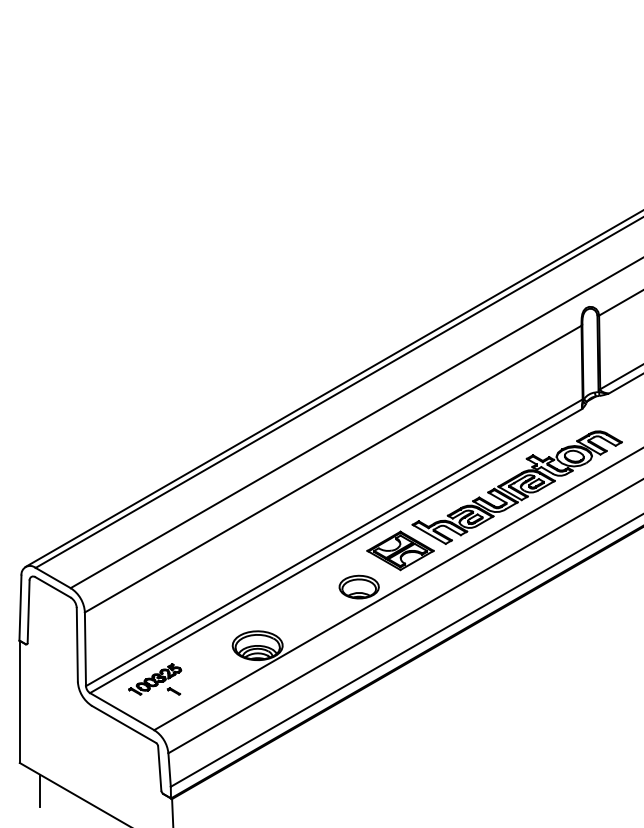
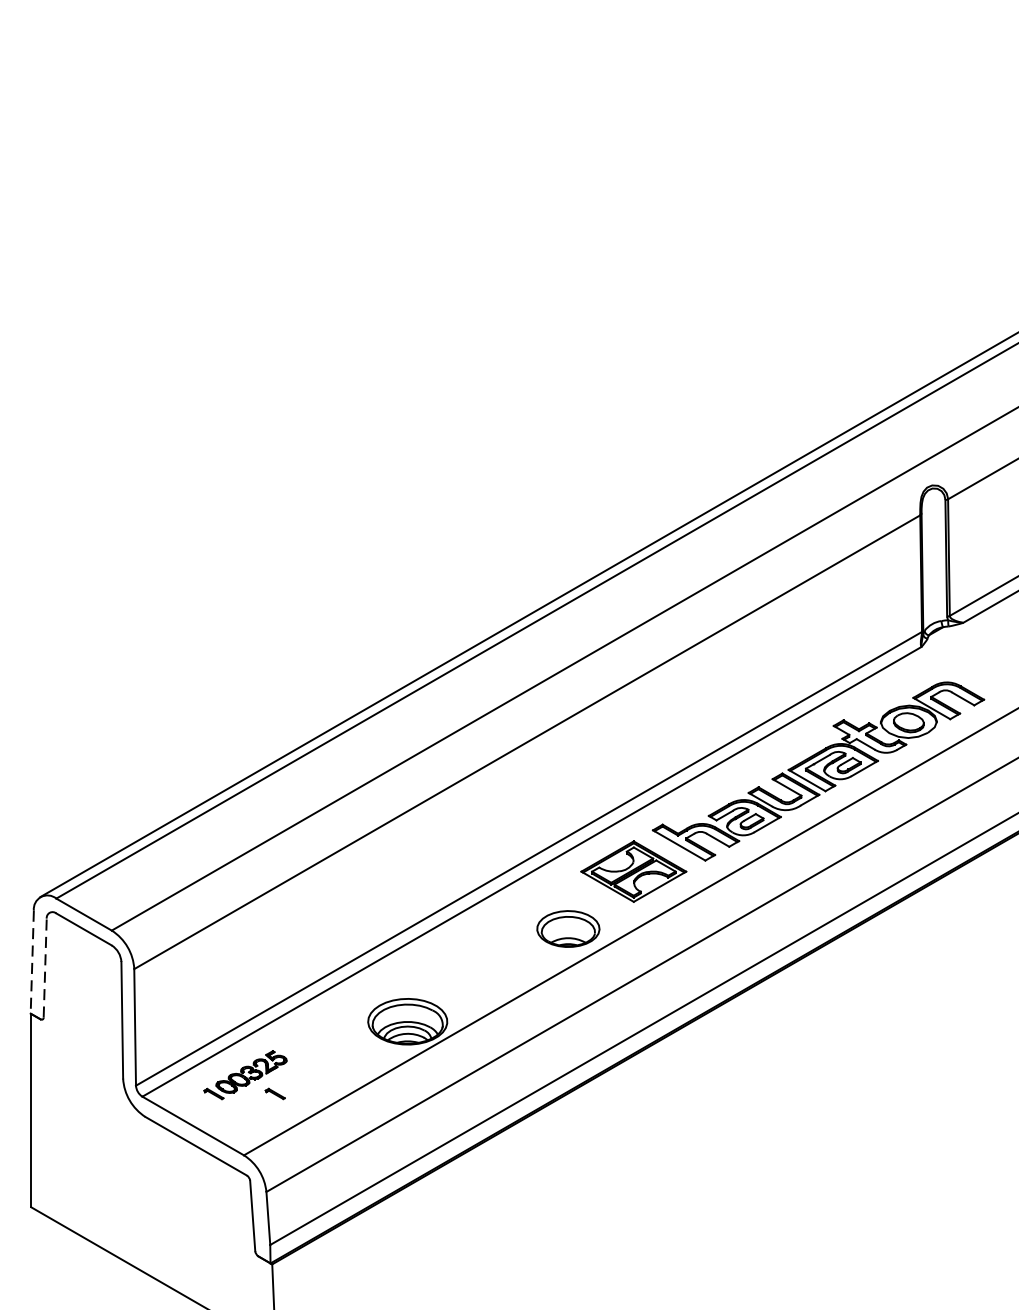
line: (20, 608) -> (32, 962), solid -> dashed
line: (28, 611) -> (45, 967), solid -> dashed
line: (40, 790) -> (63, 1250), removed

